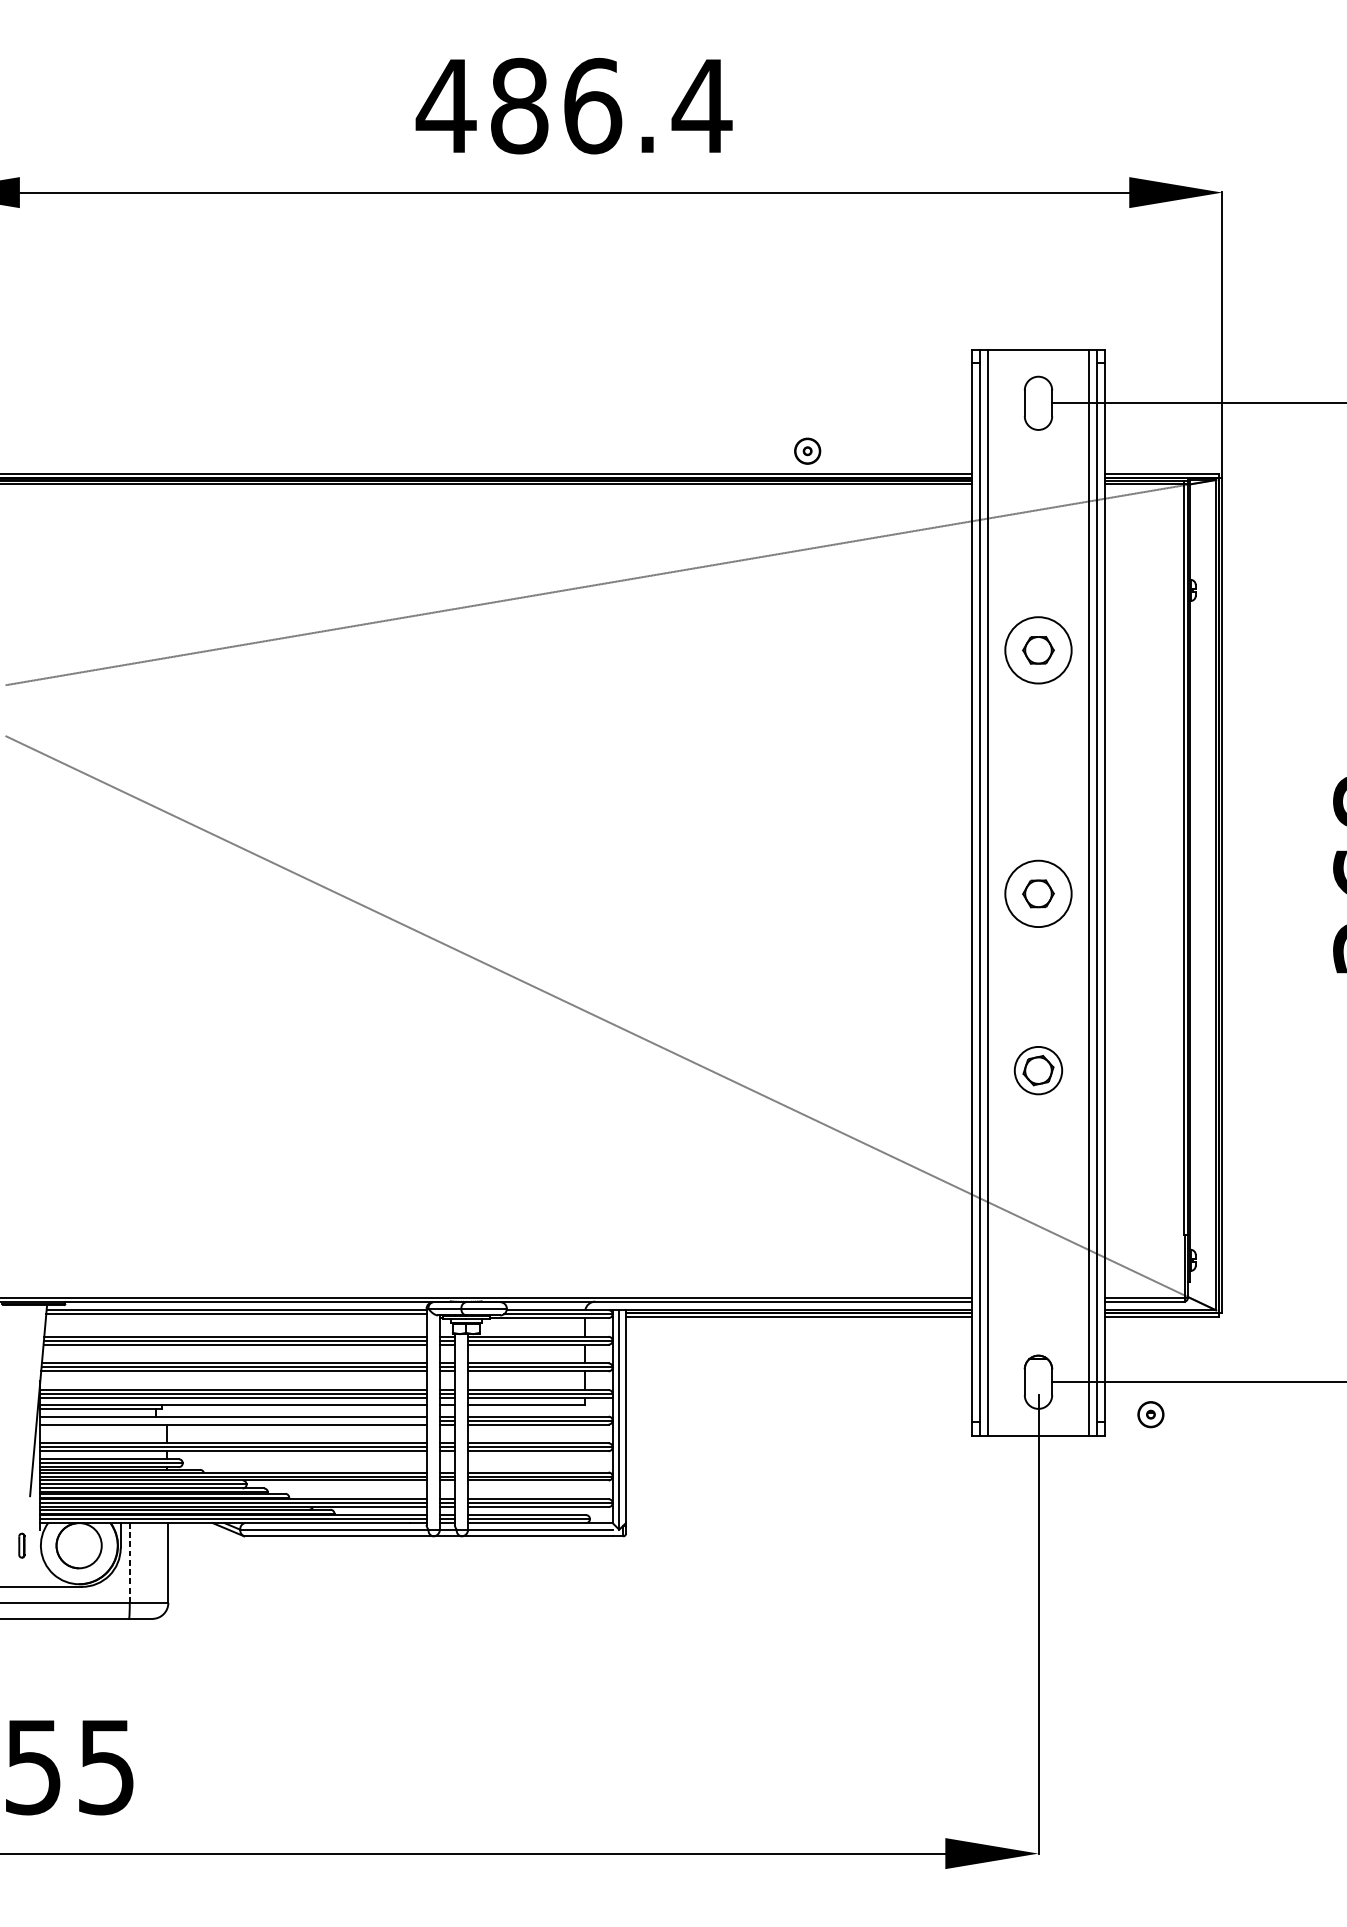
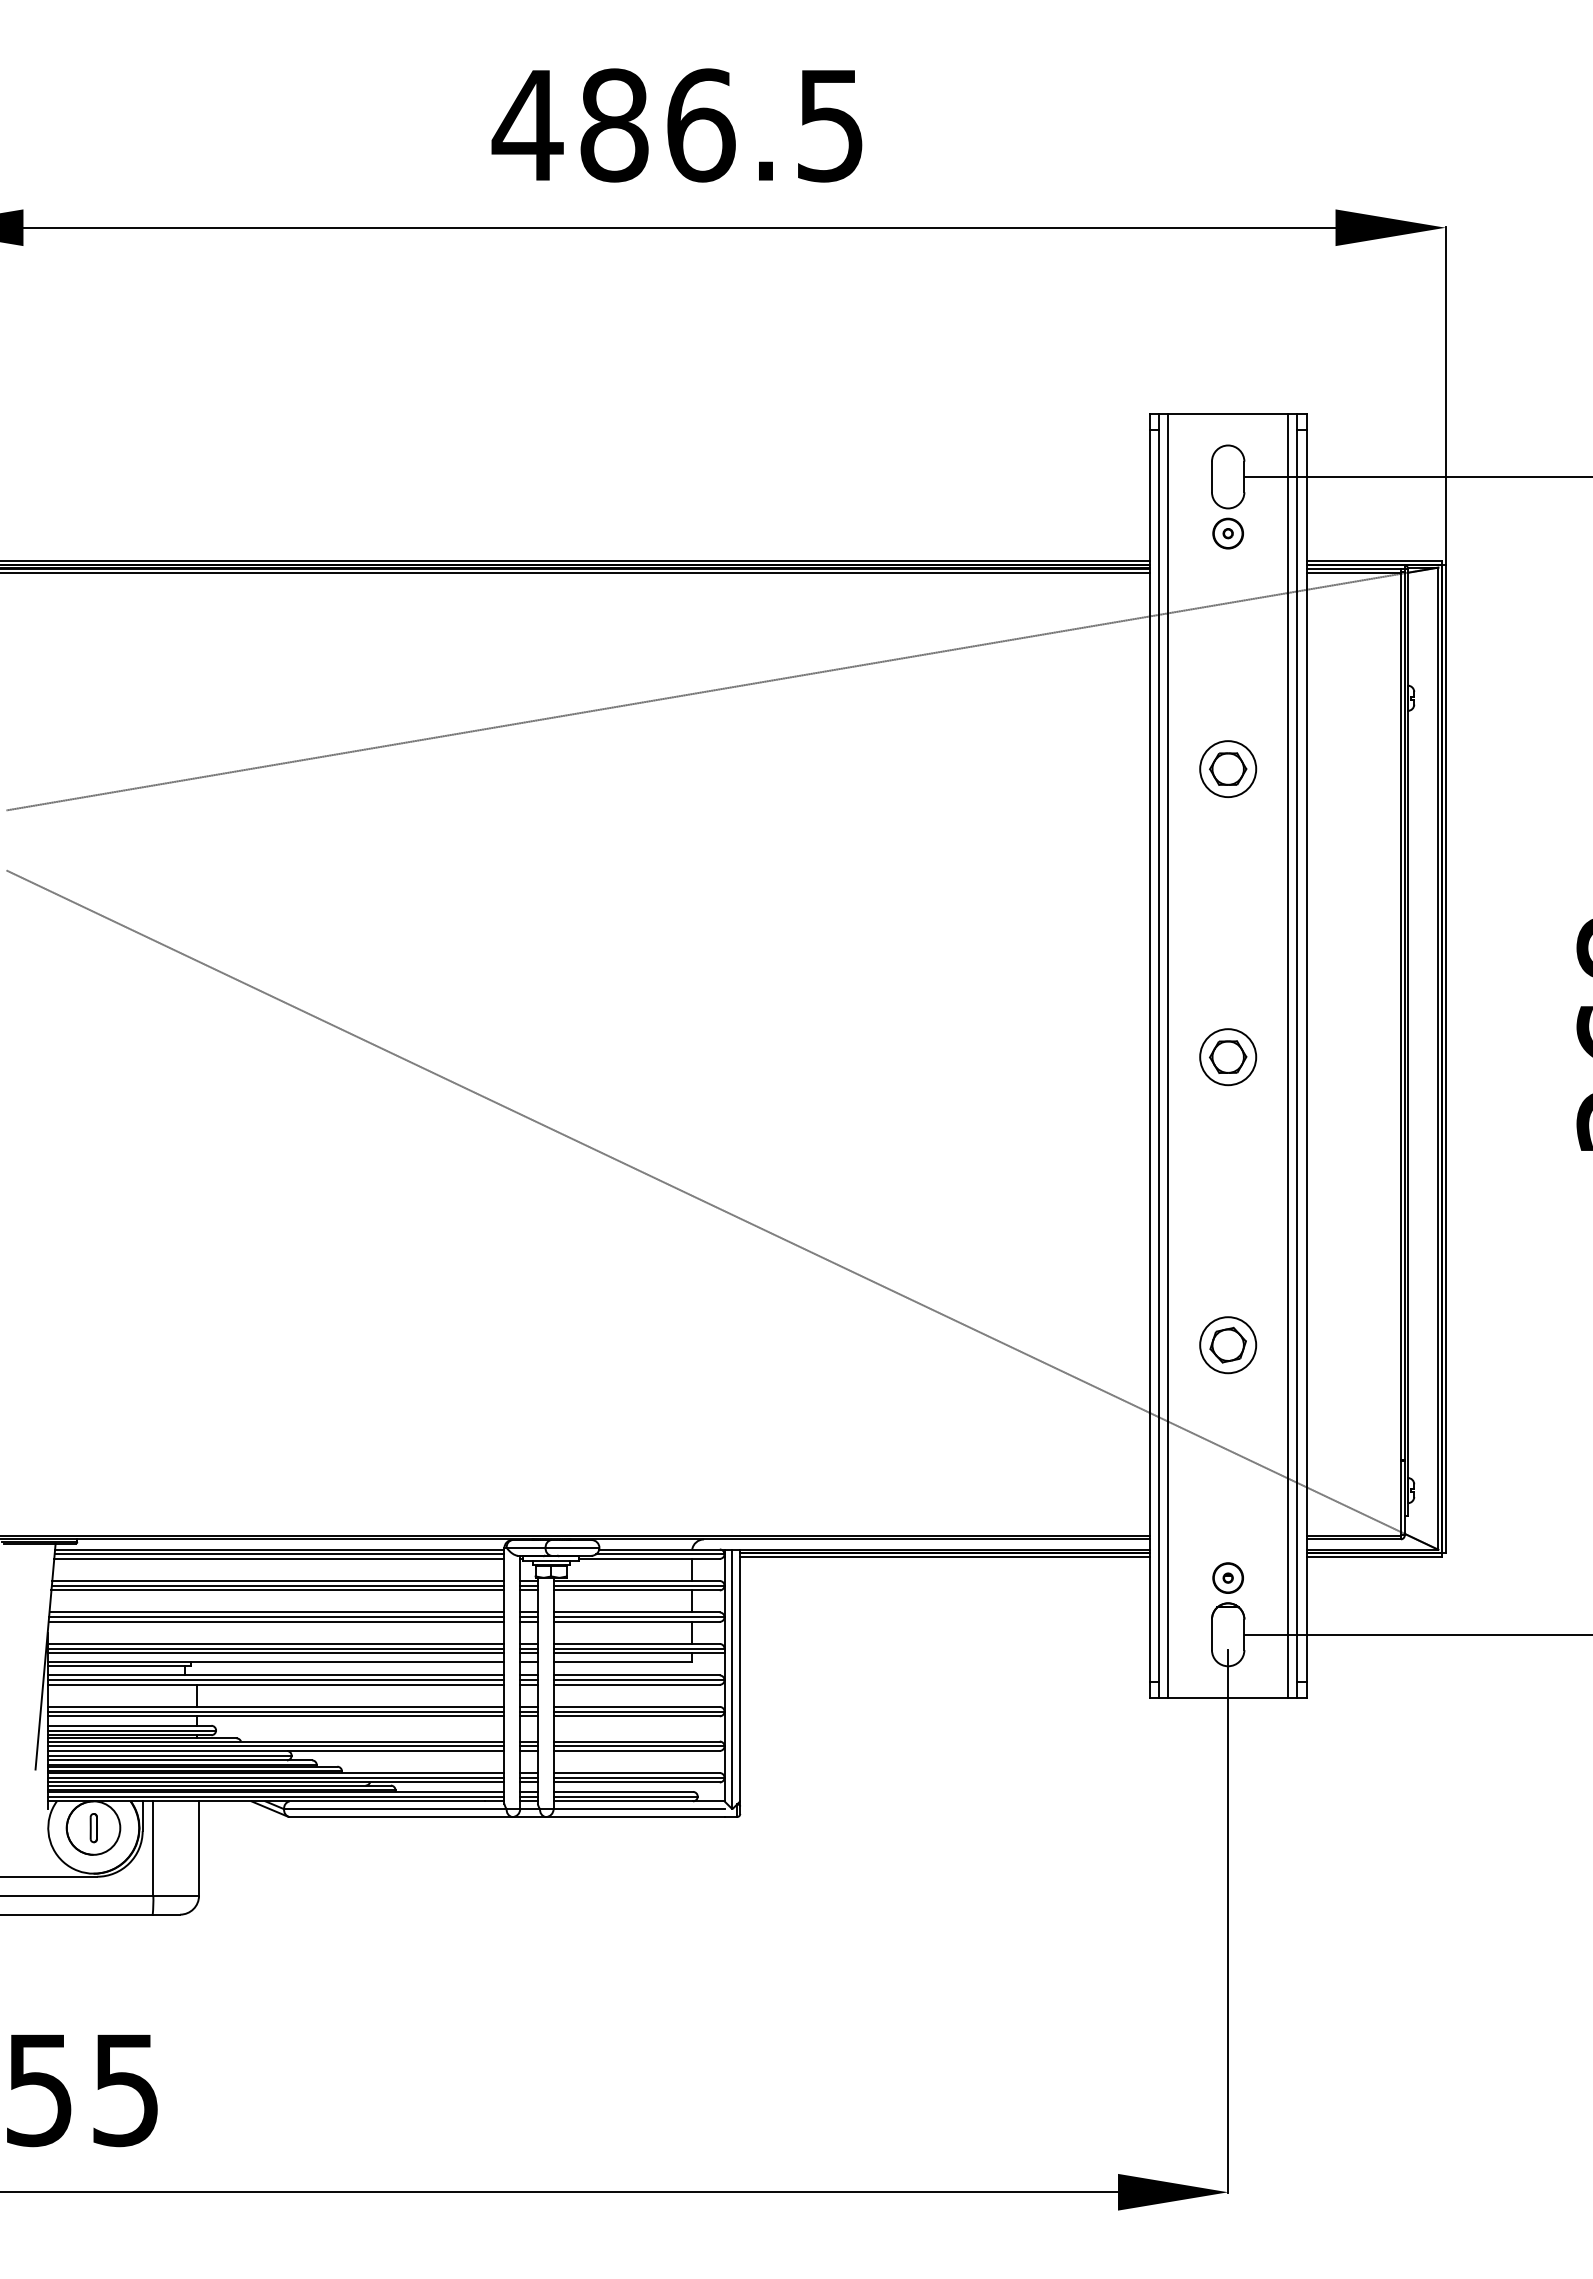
text: (702, 107) -> (830, 126), 486.4 -> 486.5
part: (807, 451) -> (1227, 533), moved
circle: (1038, 650) -> (1228, 769), size x0.71
circle: (1038, 894) -> (1228, 1057), size x0.71
part: (1038, 1070) -> (1228, 1345), moved
line: (236, 1317) -> (279, 1558), added
part: (1150, 1414) -> (1227, 1577), moved
line: (232, 1420) -> (275, 1680), added
part: (21, 1546) -> (93, 1828), moved
line: (129, 1562) -> (153, 1848), dashed -> solid

